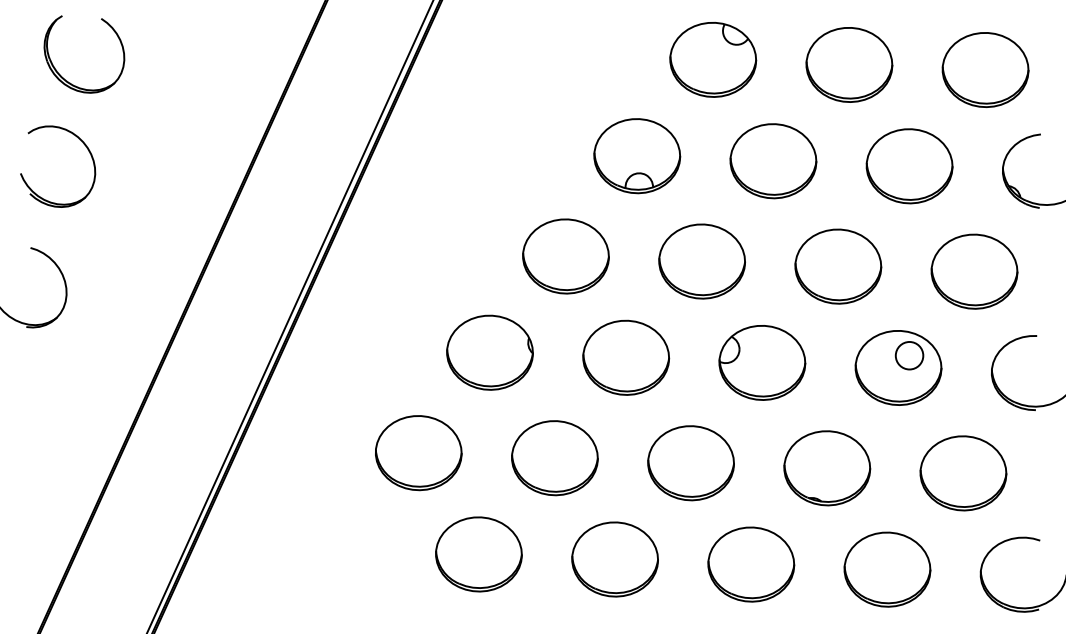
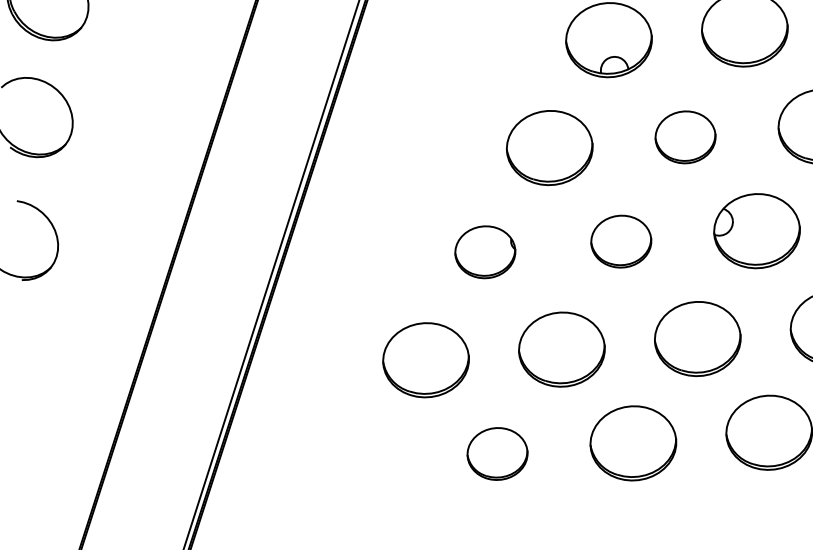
part: (701, 261) -> (684, 137), size x0.7
part: (489, 352) -> (484, 252), size x0.7
part: (626, 357) -> (621, 241), size x0.7
part: (478, 554) -> (497, 454), size x0.7

